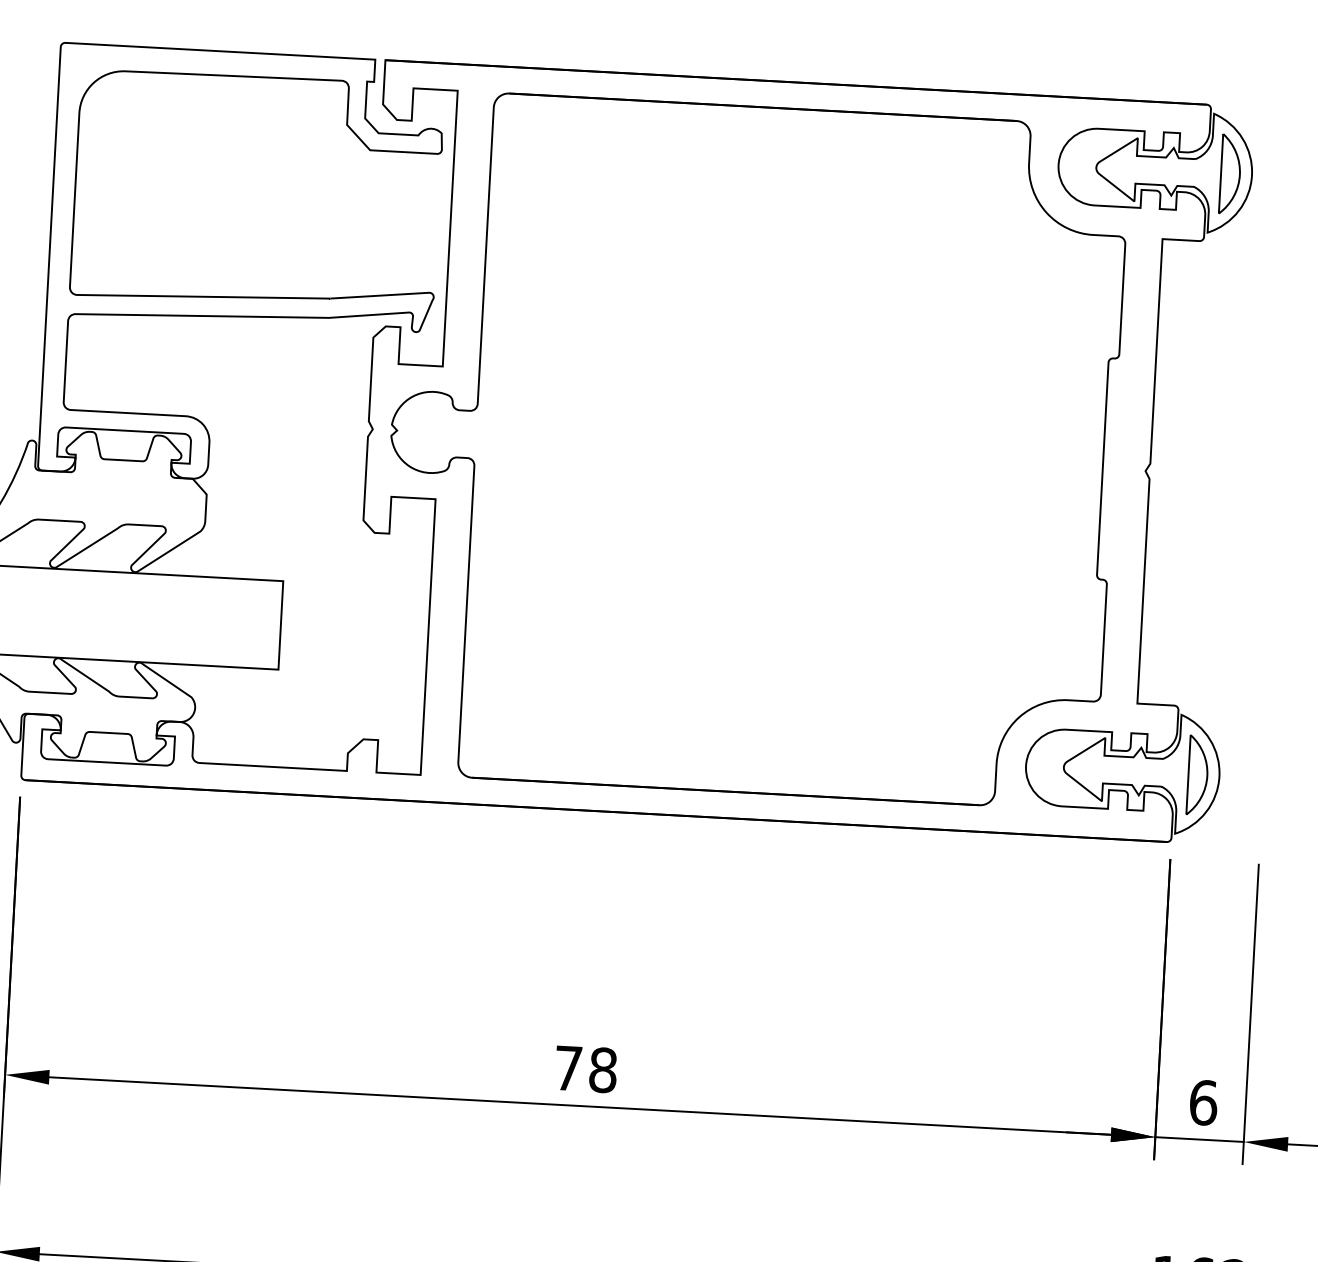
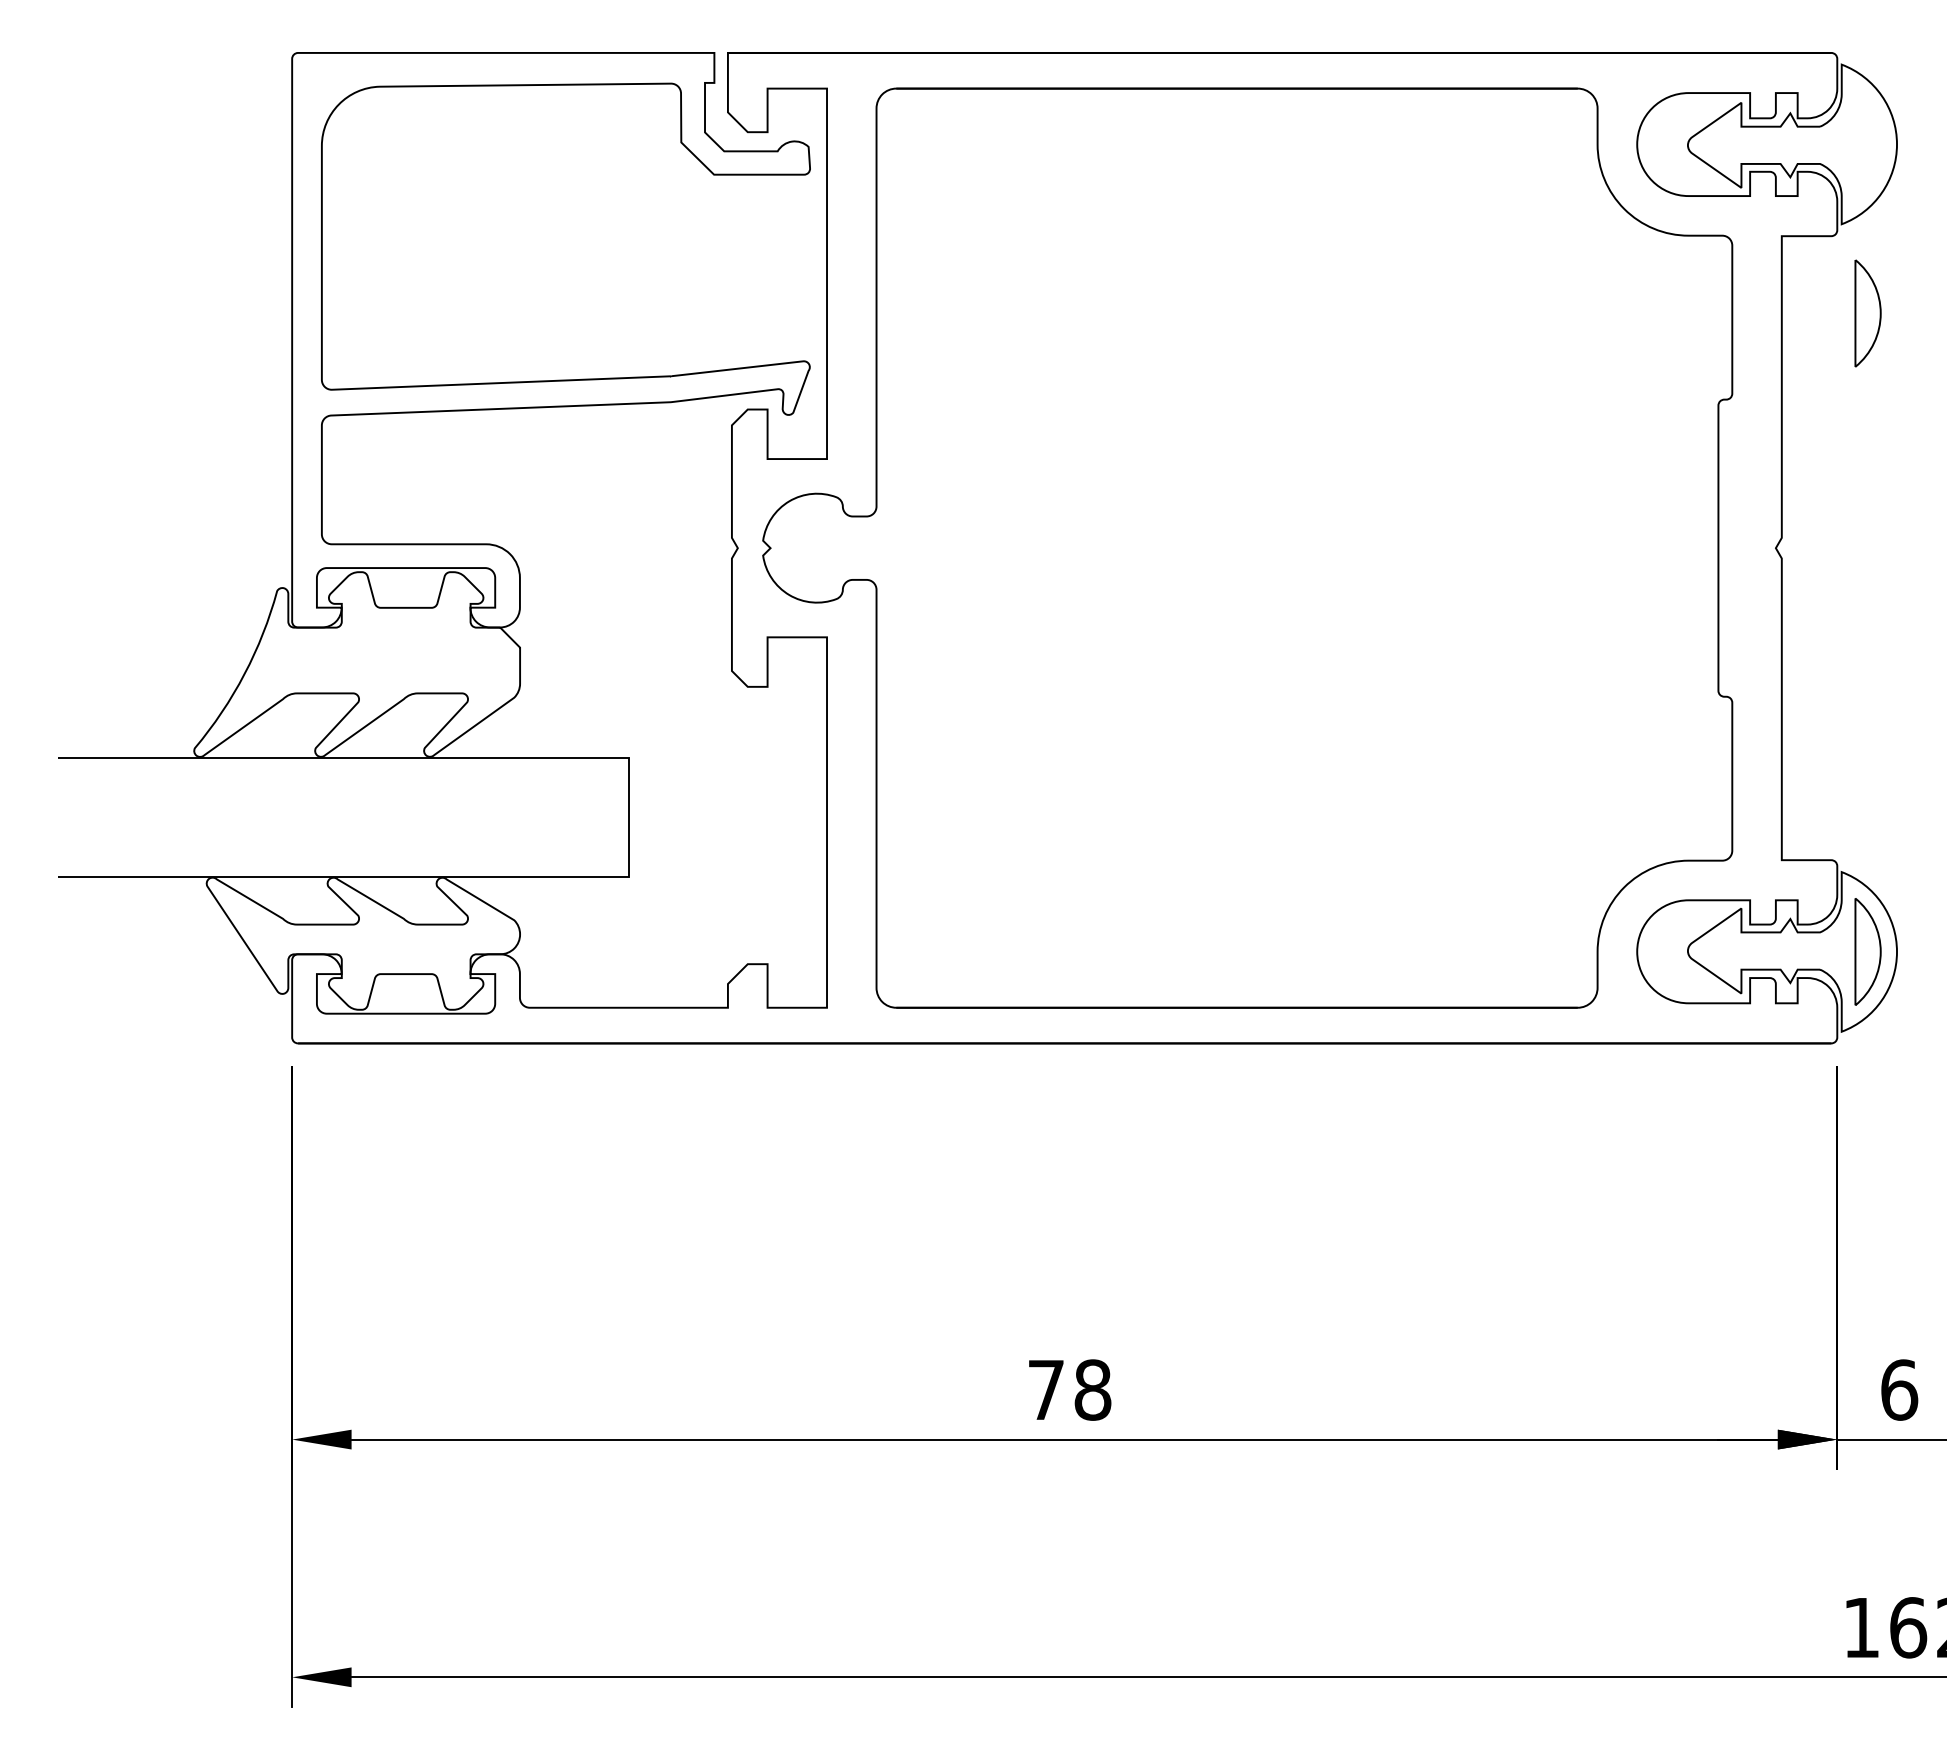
part: (1230, 174) -> (1867, 313), moved

